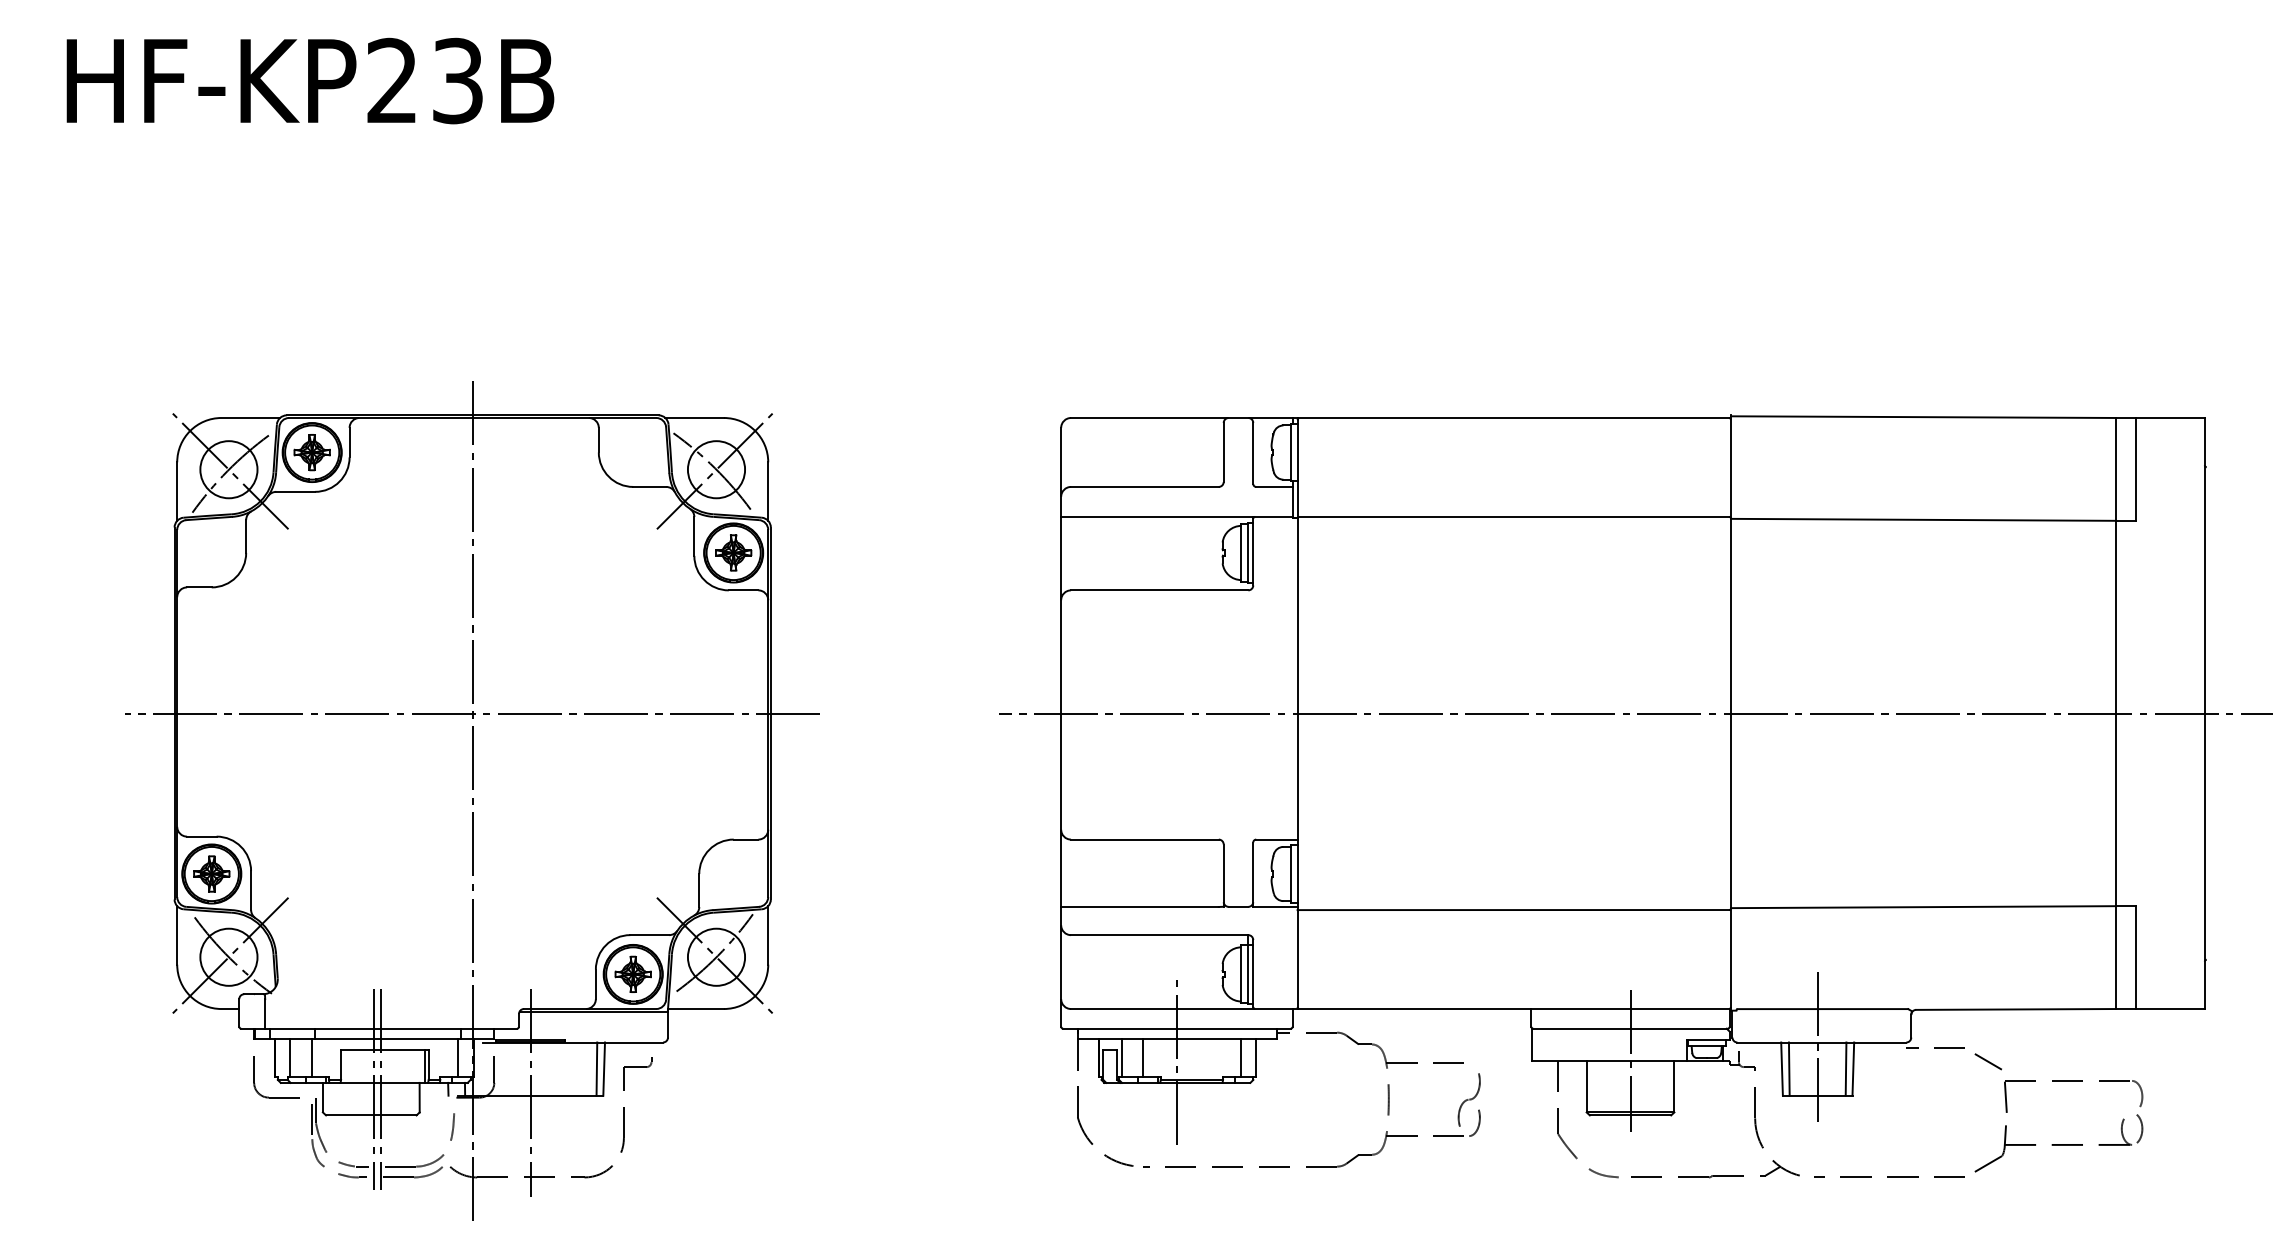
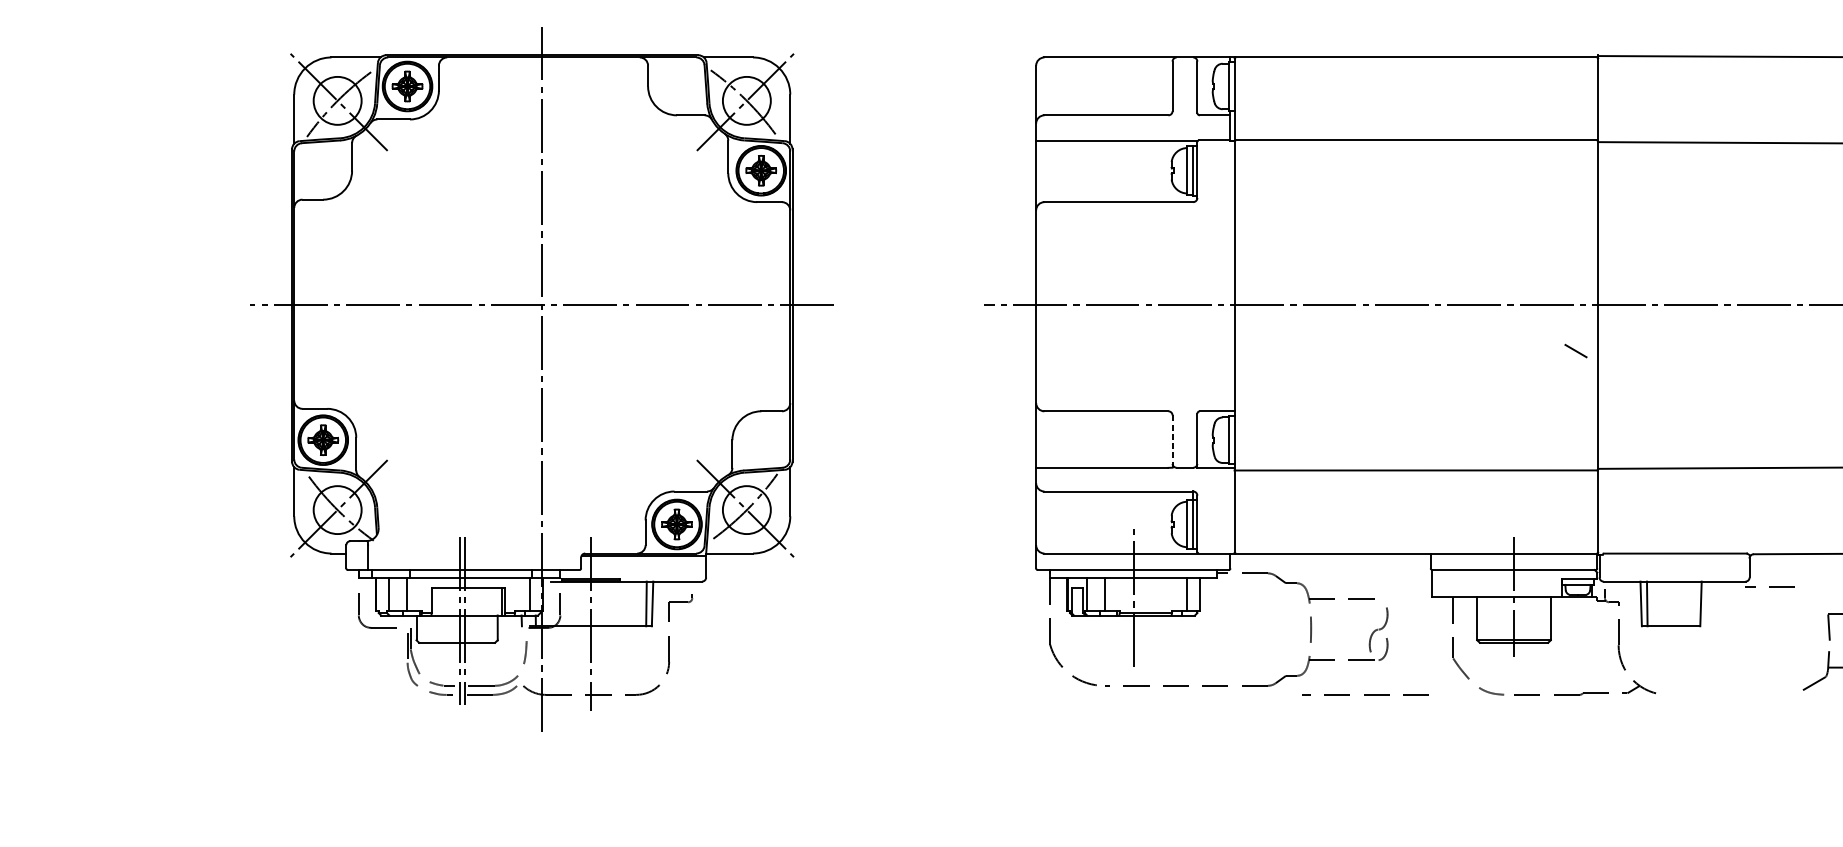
line: (1223, 875) -> (1172, 441), solid -> dashed
line: (1817, 1044) -> (1670, 583), removed
line: (1987, 1061) -> (1575, 350), moved
line: (1845, 1068) -> (1694, 603), removed
line: (1889, 1176) -> (1365, 694), moved

